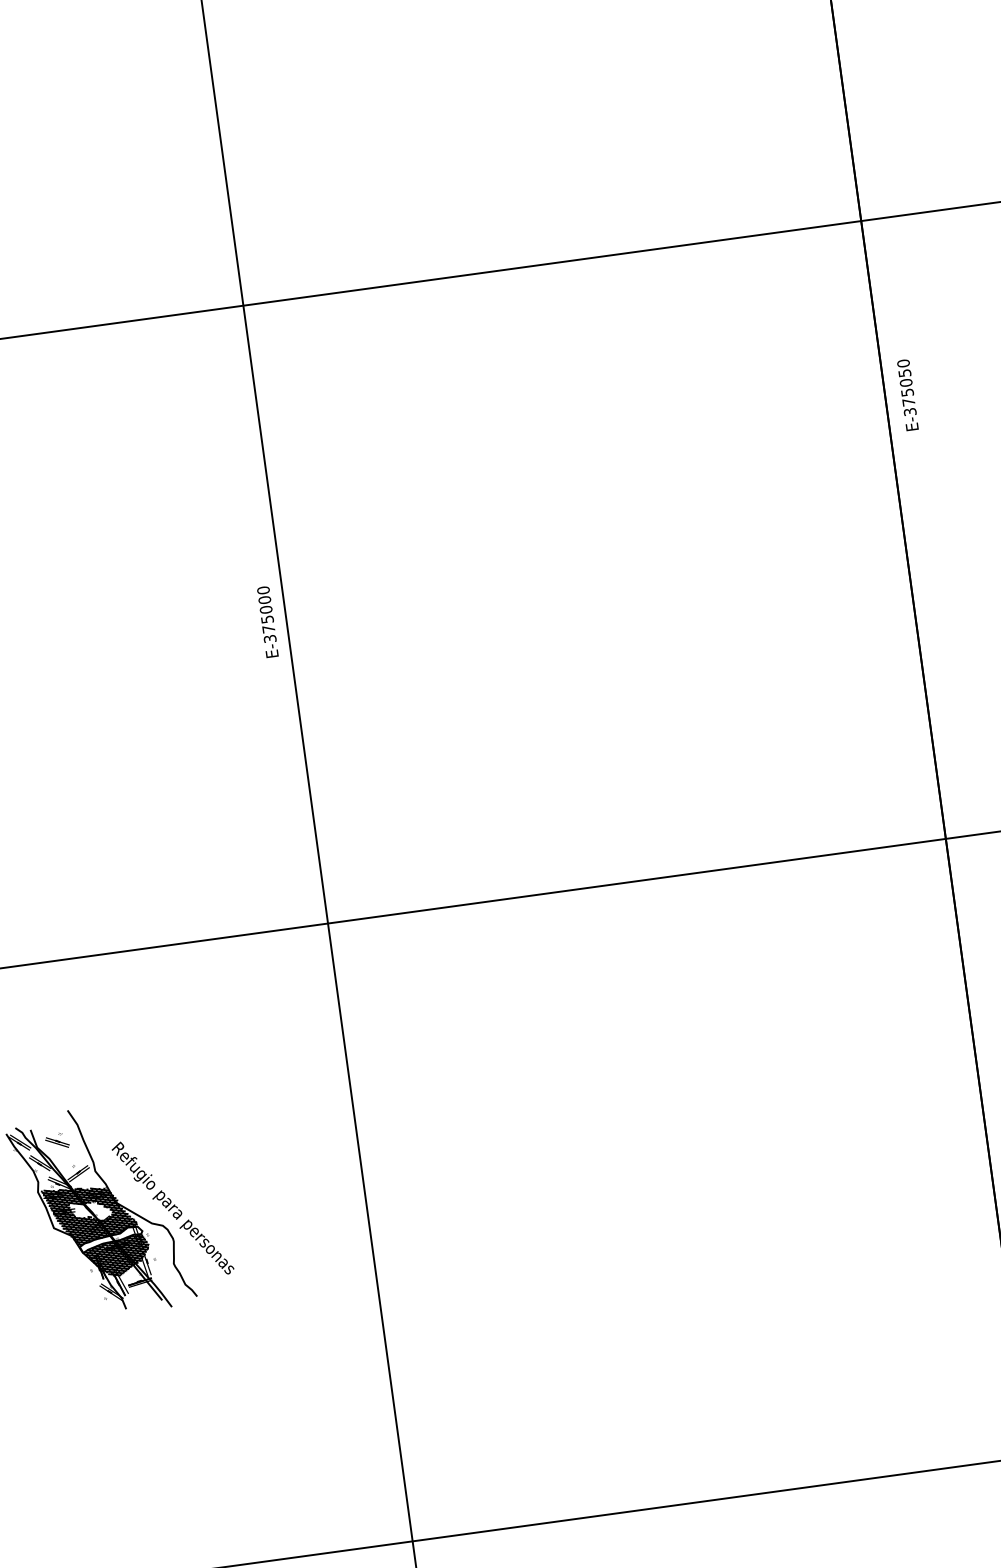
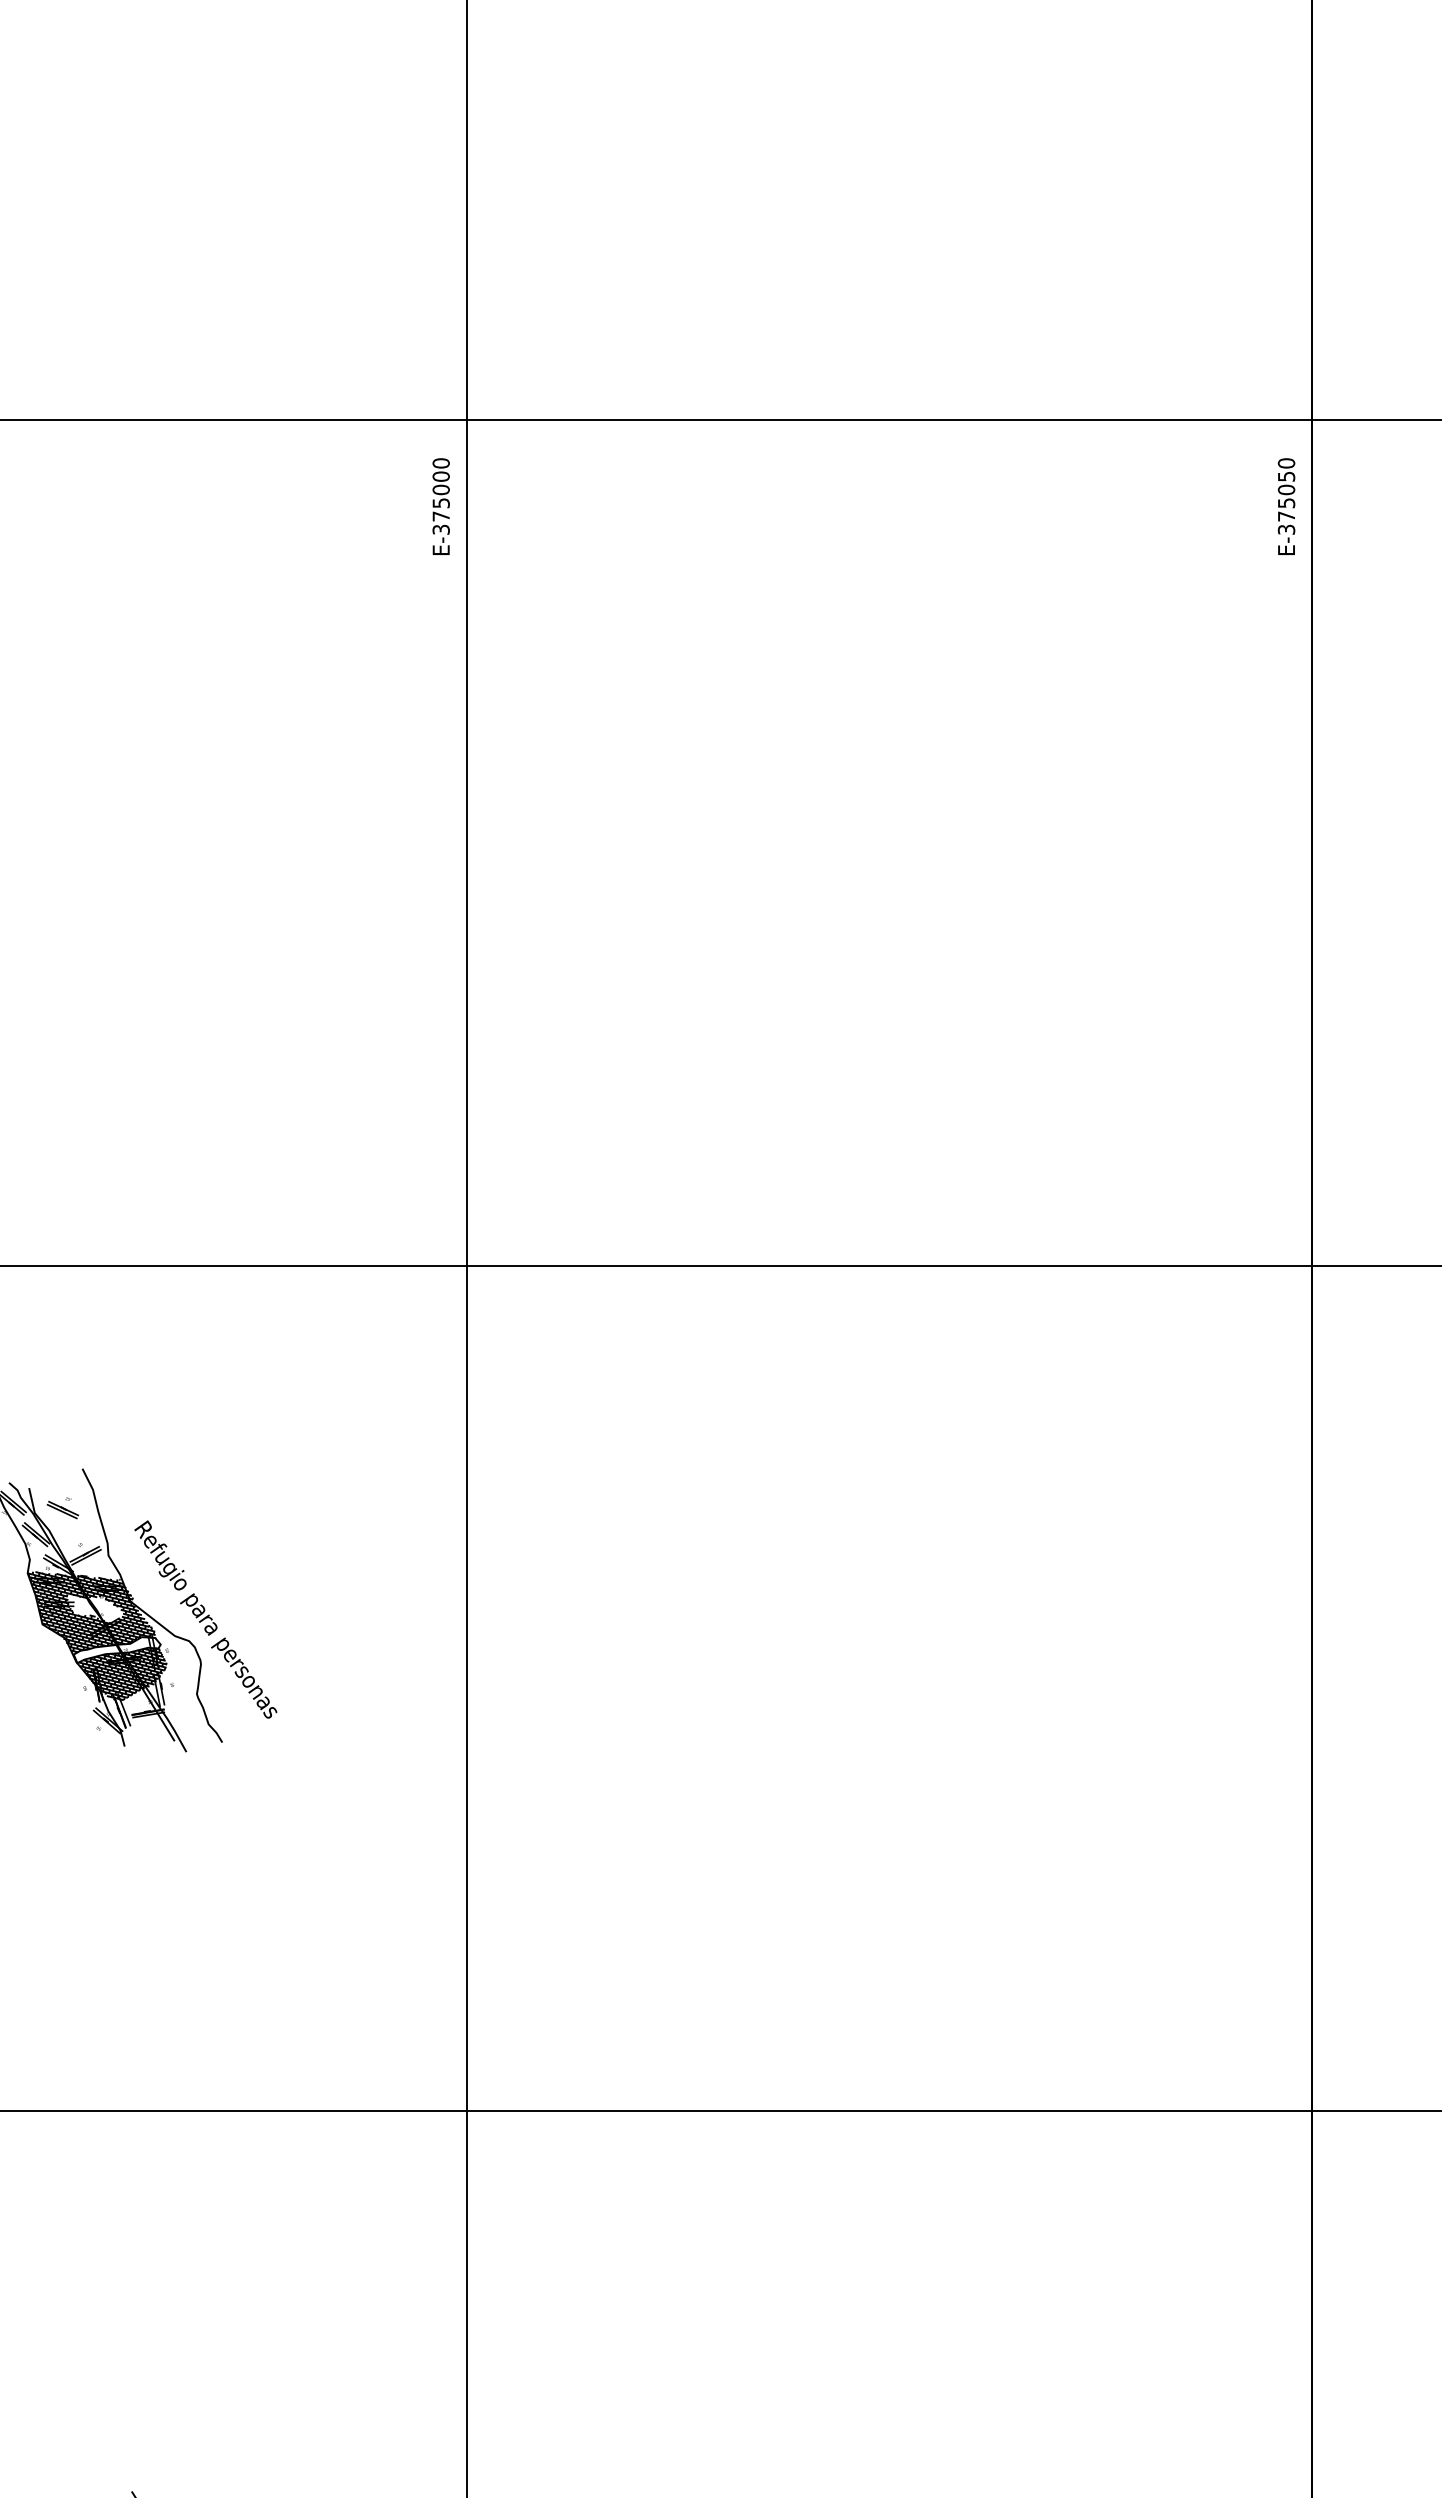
text: (907, 395) -> (1286, 506), moved
text: (267, 621) -> (440, 506), moved
hatch: (52, 1213) -> (43, 1604), added

